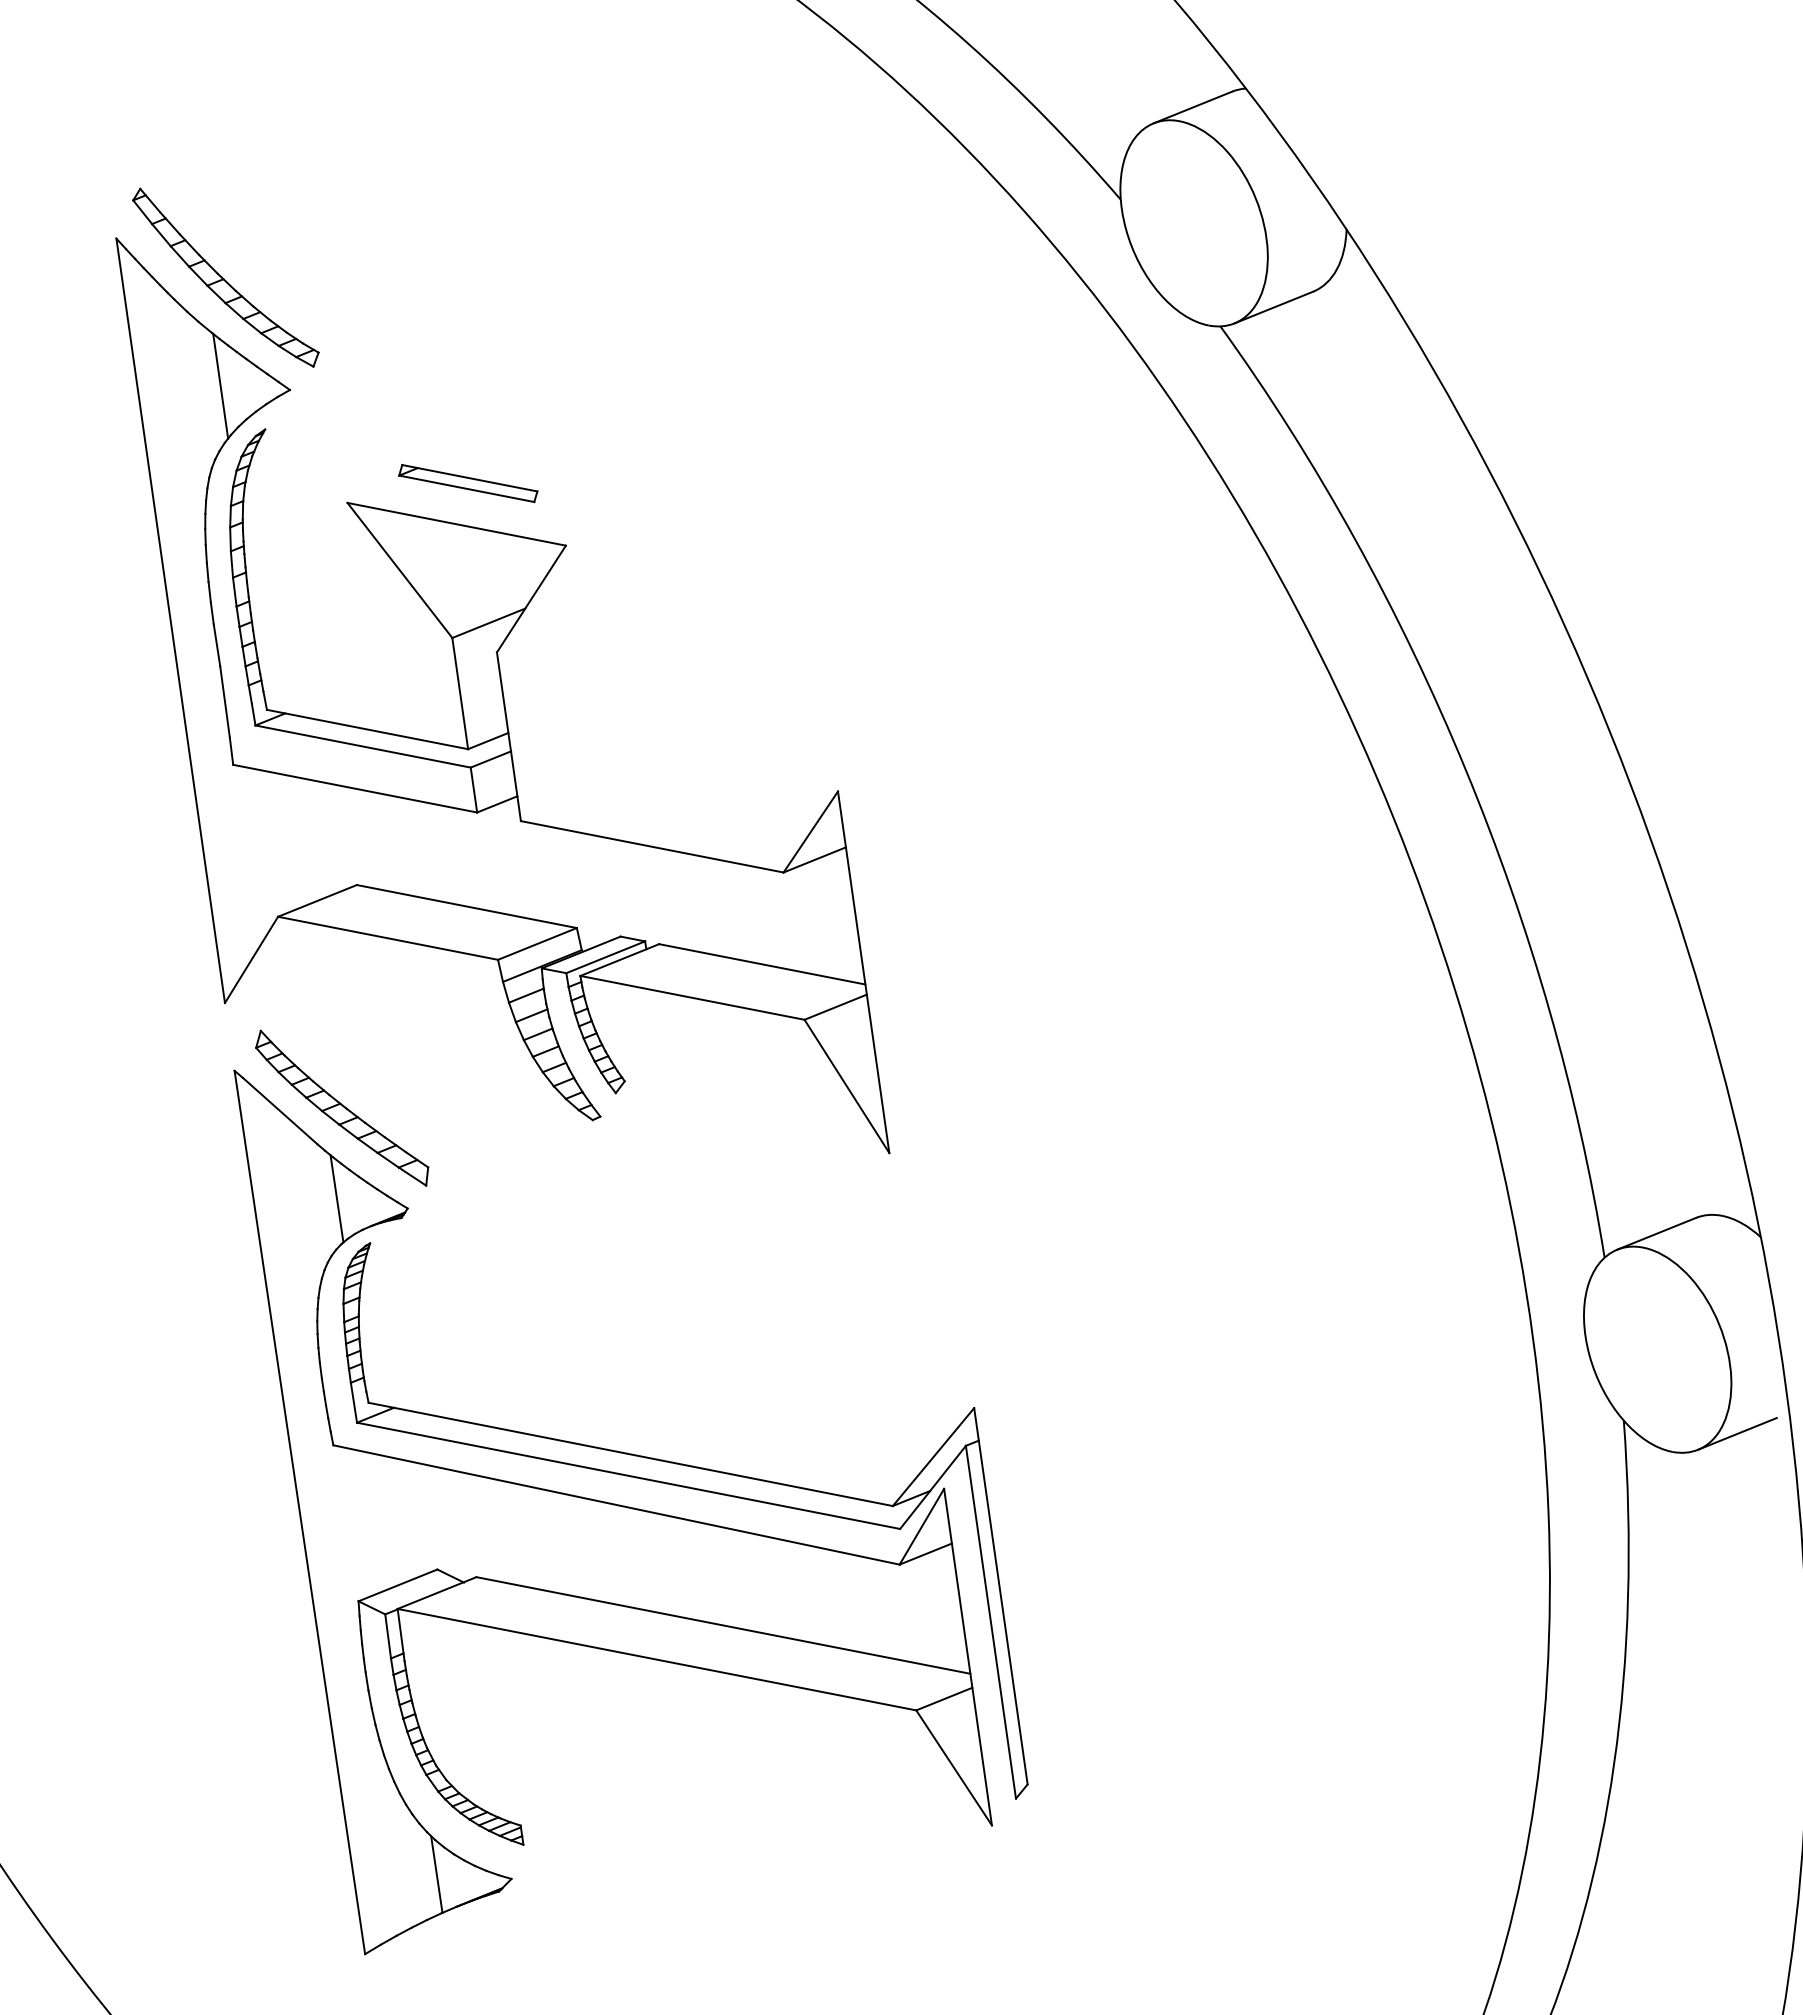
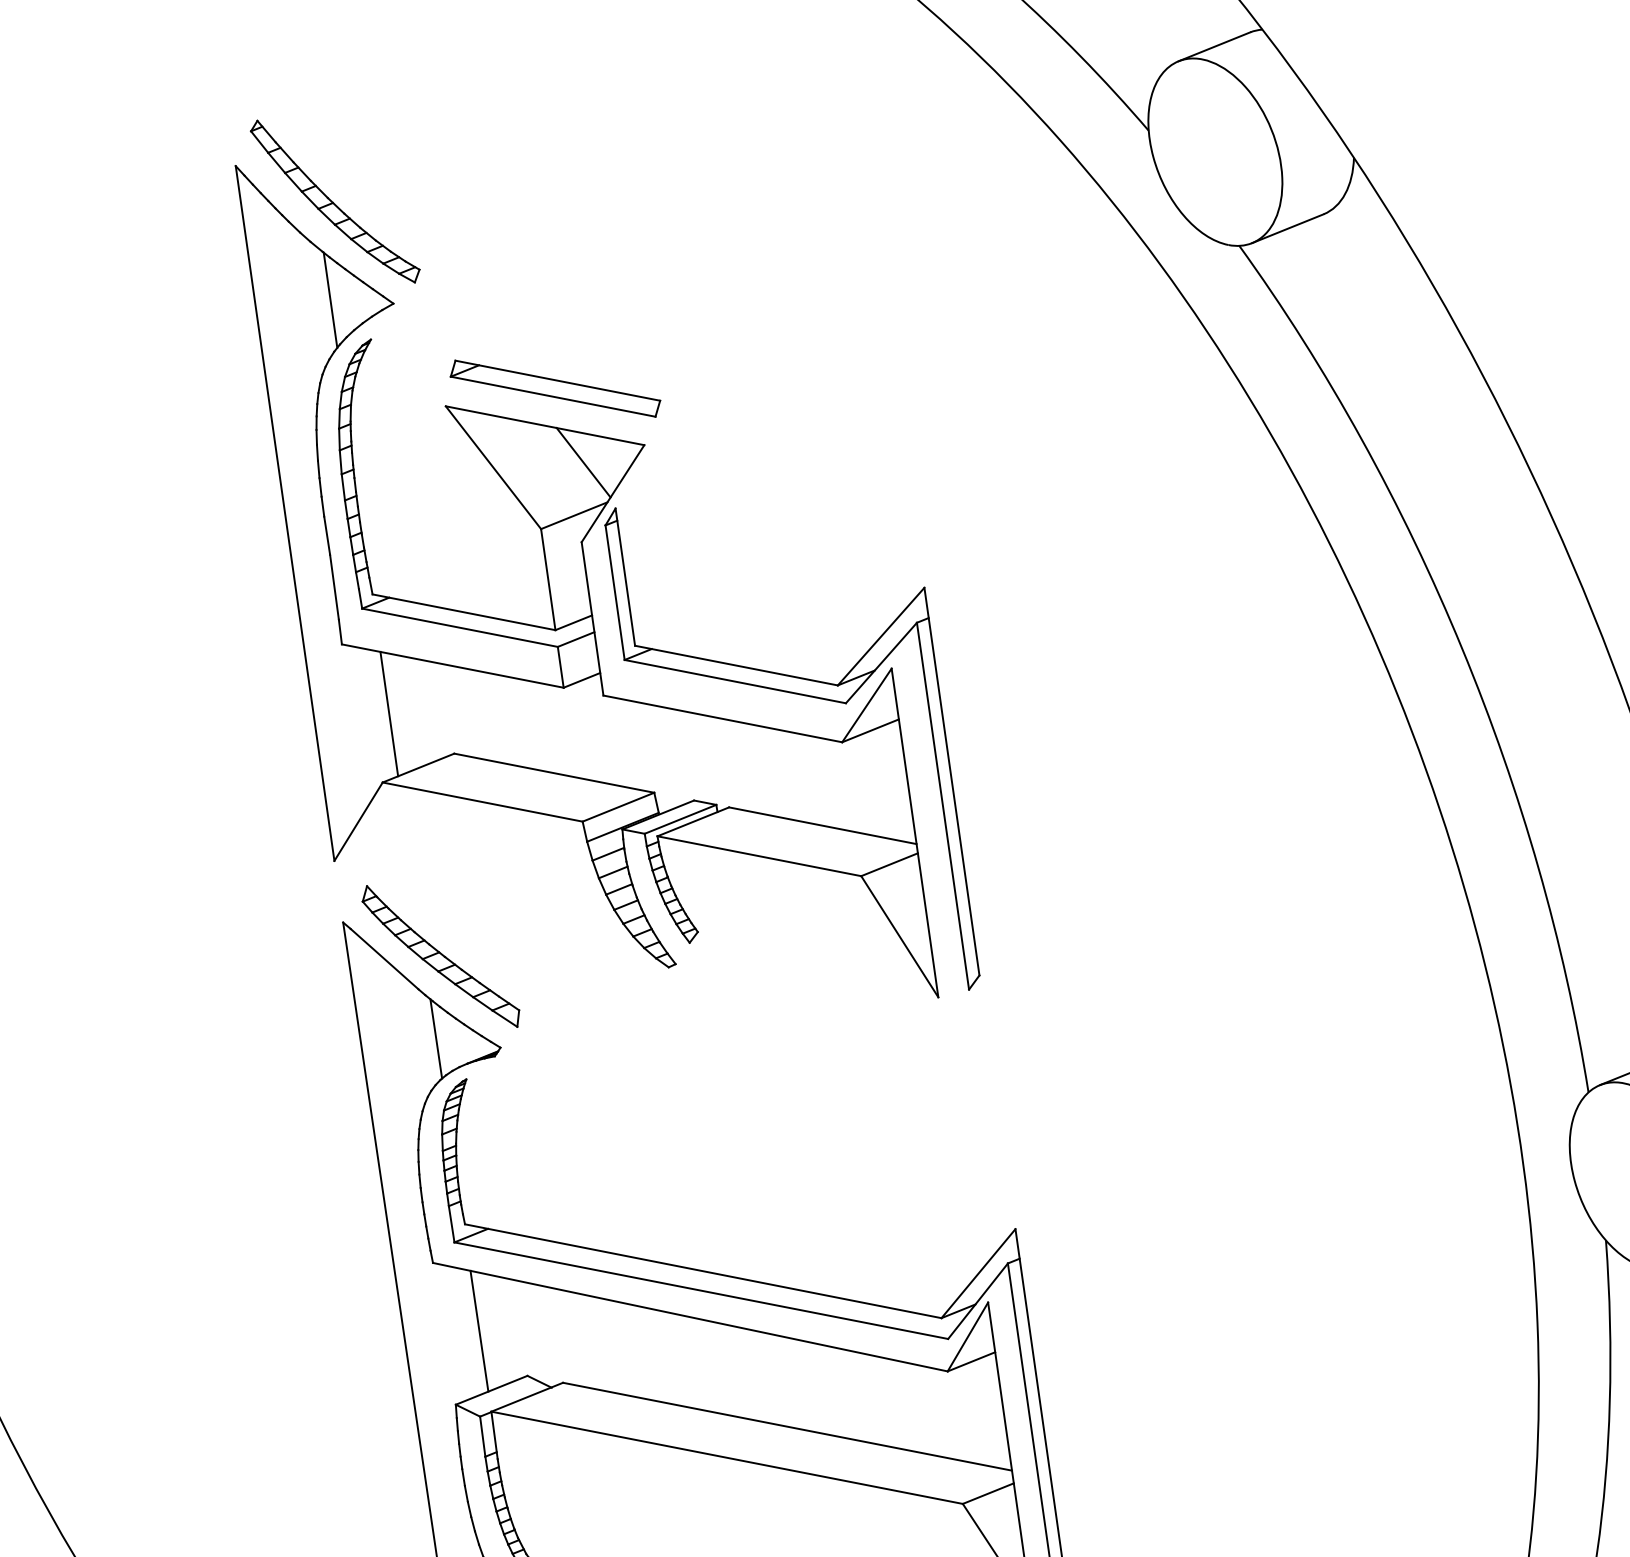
part: (468, 483) -> (555, 388), size x1.67
line: (498, 564) -> (583, 462), added
part: (739, 821) -> (802, 695), added
line: (285, 841) -> (389, 714), added
line: (384, 1520) -> (479, 1331), added

